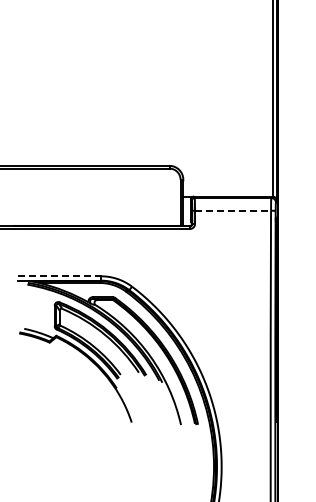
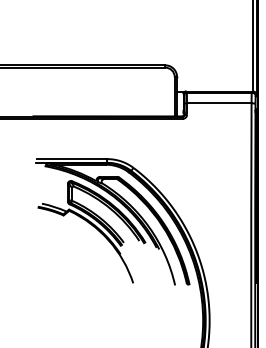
line: (233, 210) -> (219, 103), dashed -> solid
line: (59, 276) -> (71, 159), dashed -> solid

